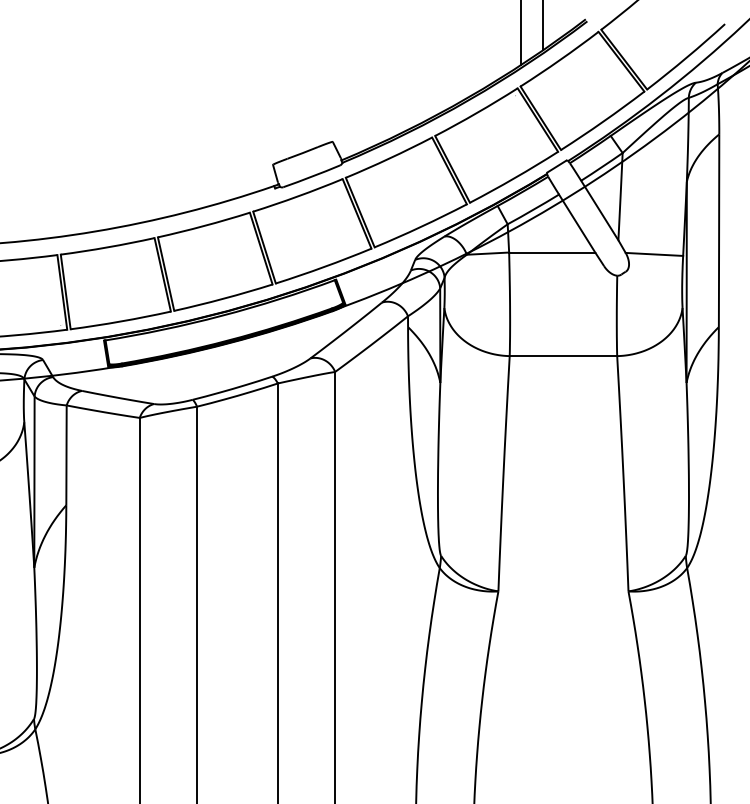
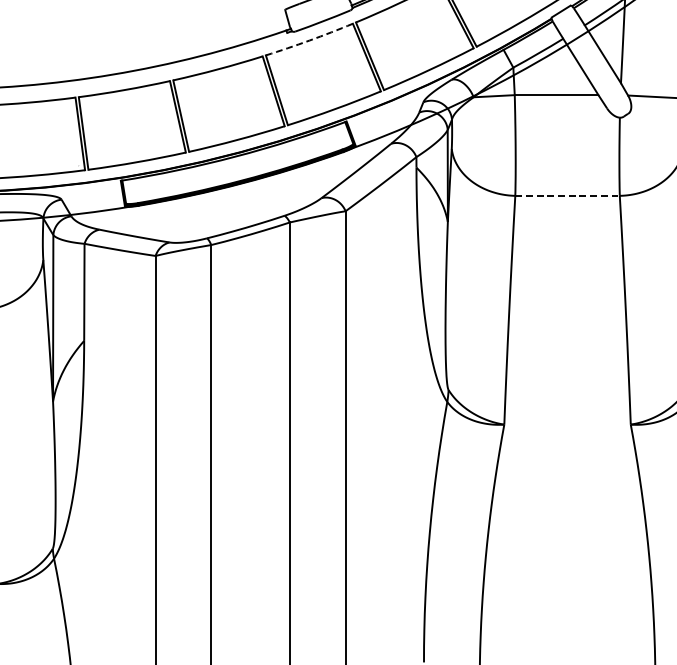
arc: (298, 196) -> (309, 40), solid -> dashed
line: (563, 356) -> (567, 196), solid -> dashed

